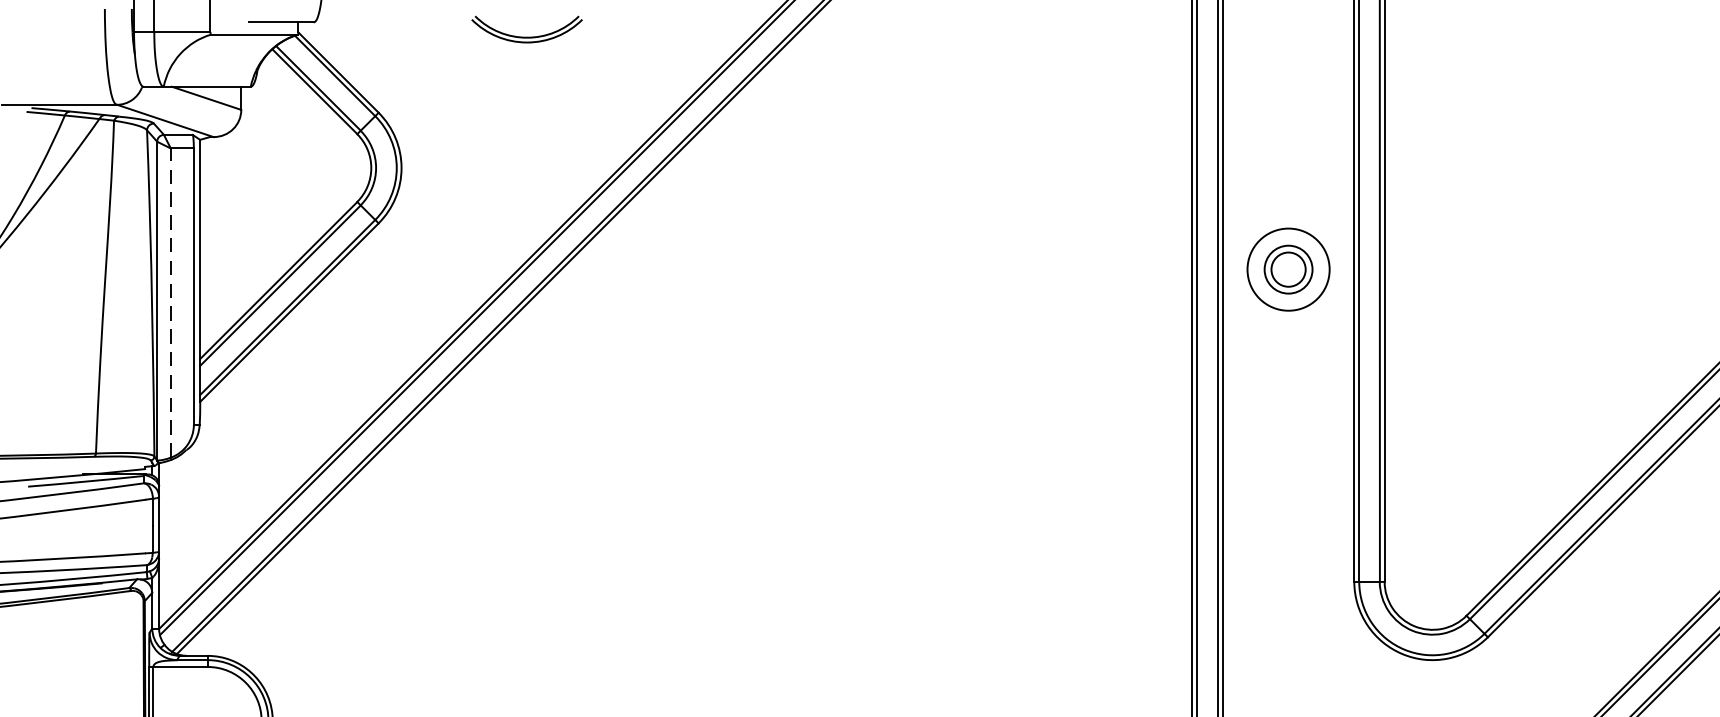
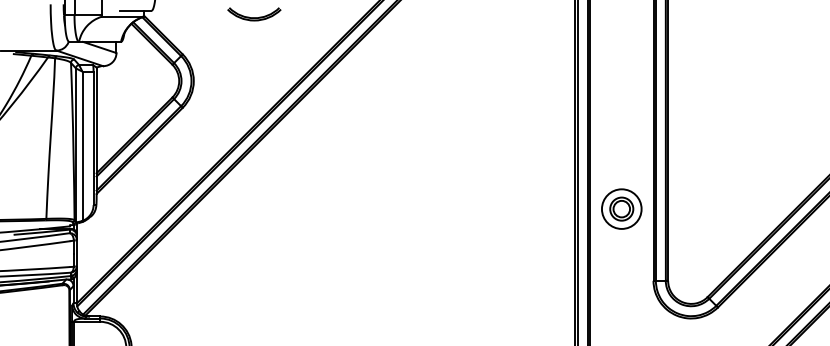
part: (1287, 268) -> (621, 208), moved
line: (170, 303) -> (82, 146), dashed -> solid

